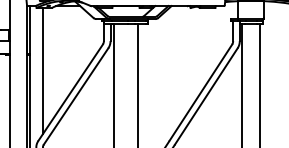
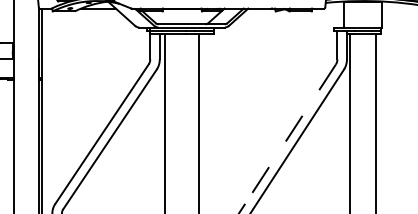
line: (42, 70) -> (61, 101), removed
line: (200, 93) -> (290, 135), solid -> dashed

